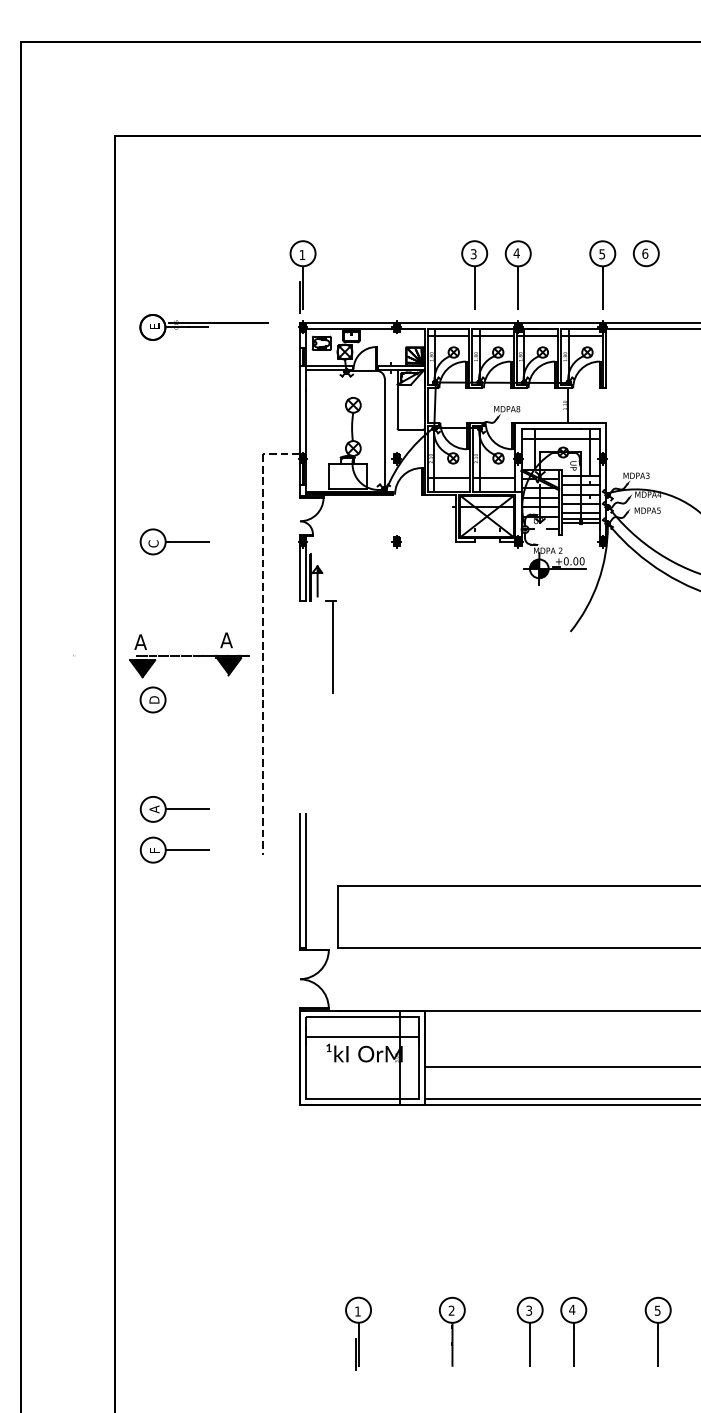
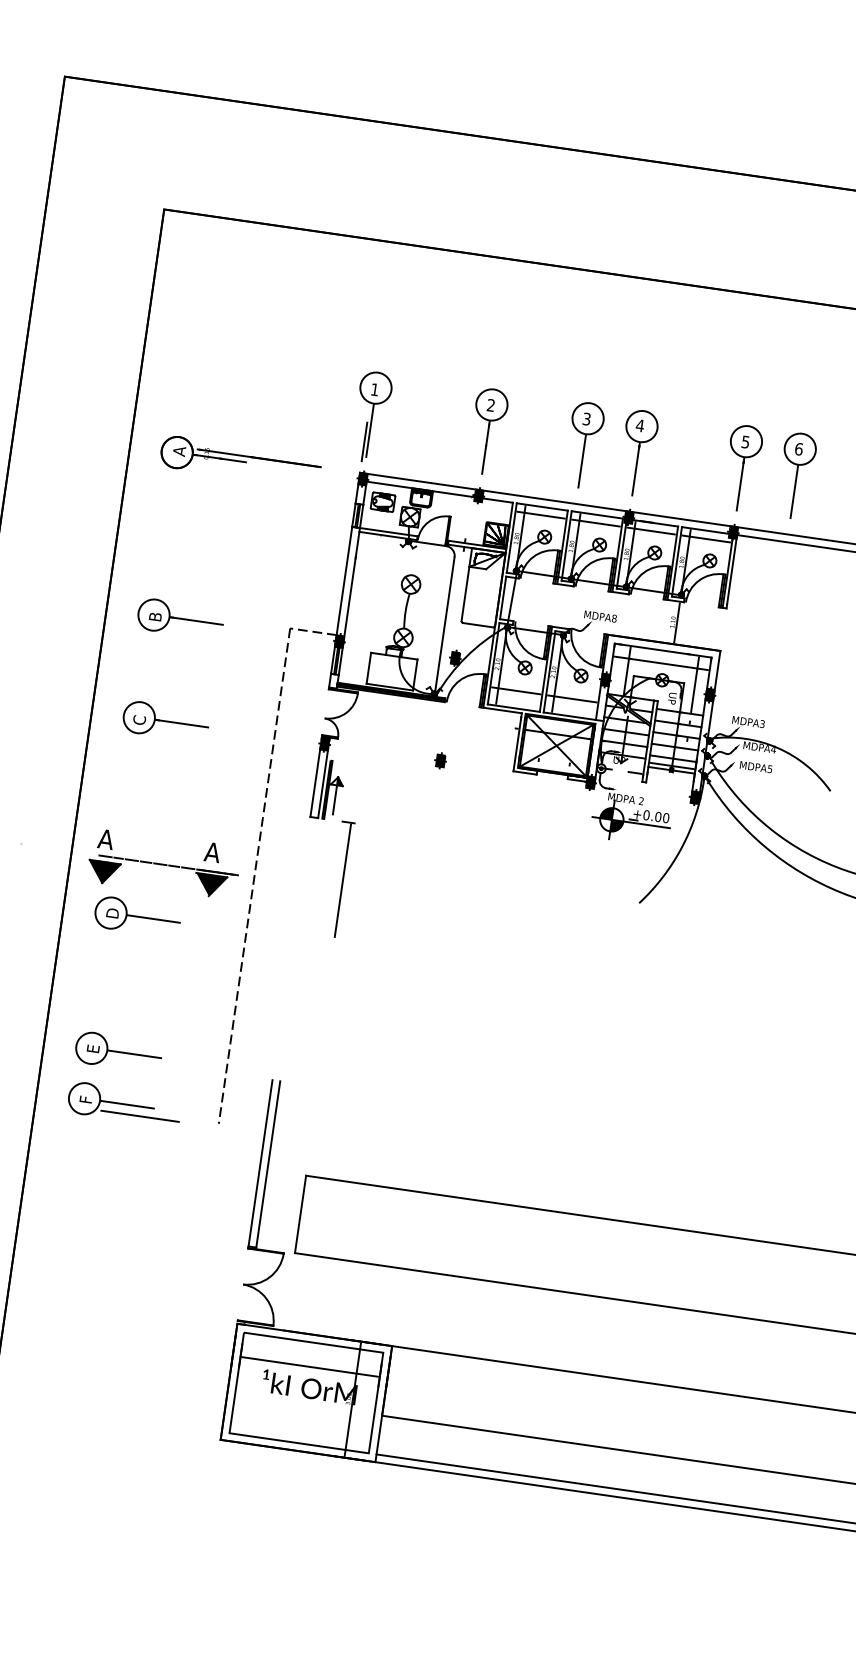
part: (396, 275) -> (487, 431), added
line: (646, 288) -> (794, 492), added
text: (154, 326) -> (179, 451), E -> A
part: (174, 458) -> (180, 618), added
line: (187, 699) -> (153, 918), added
text: (154, 809) -> (93, 1048), A -> E
line: (198, 857) -> (139, 1115), added

